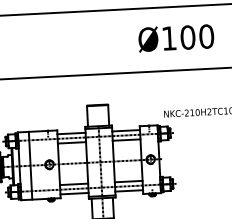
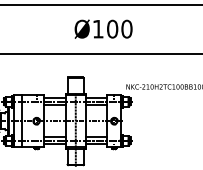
text: (176, 37) -> (103, 28), moved

